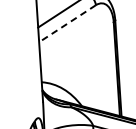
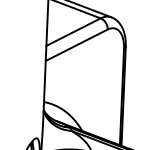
line: (67, 23) -> (76, 45), dashed -> solid

